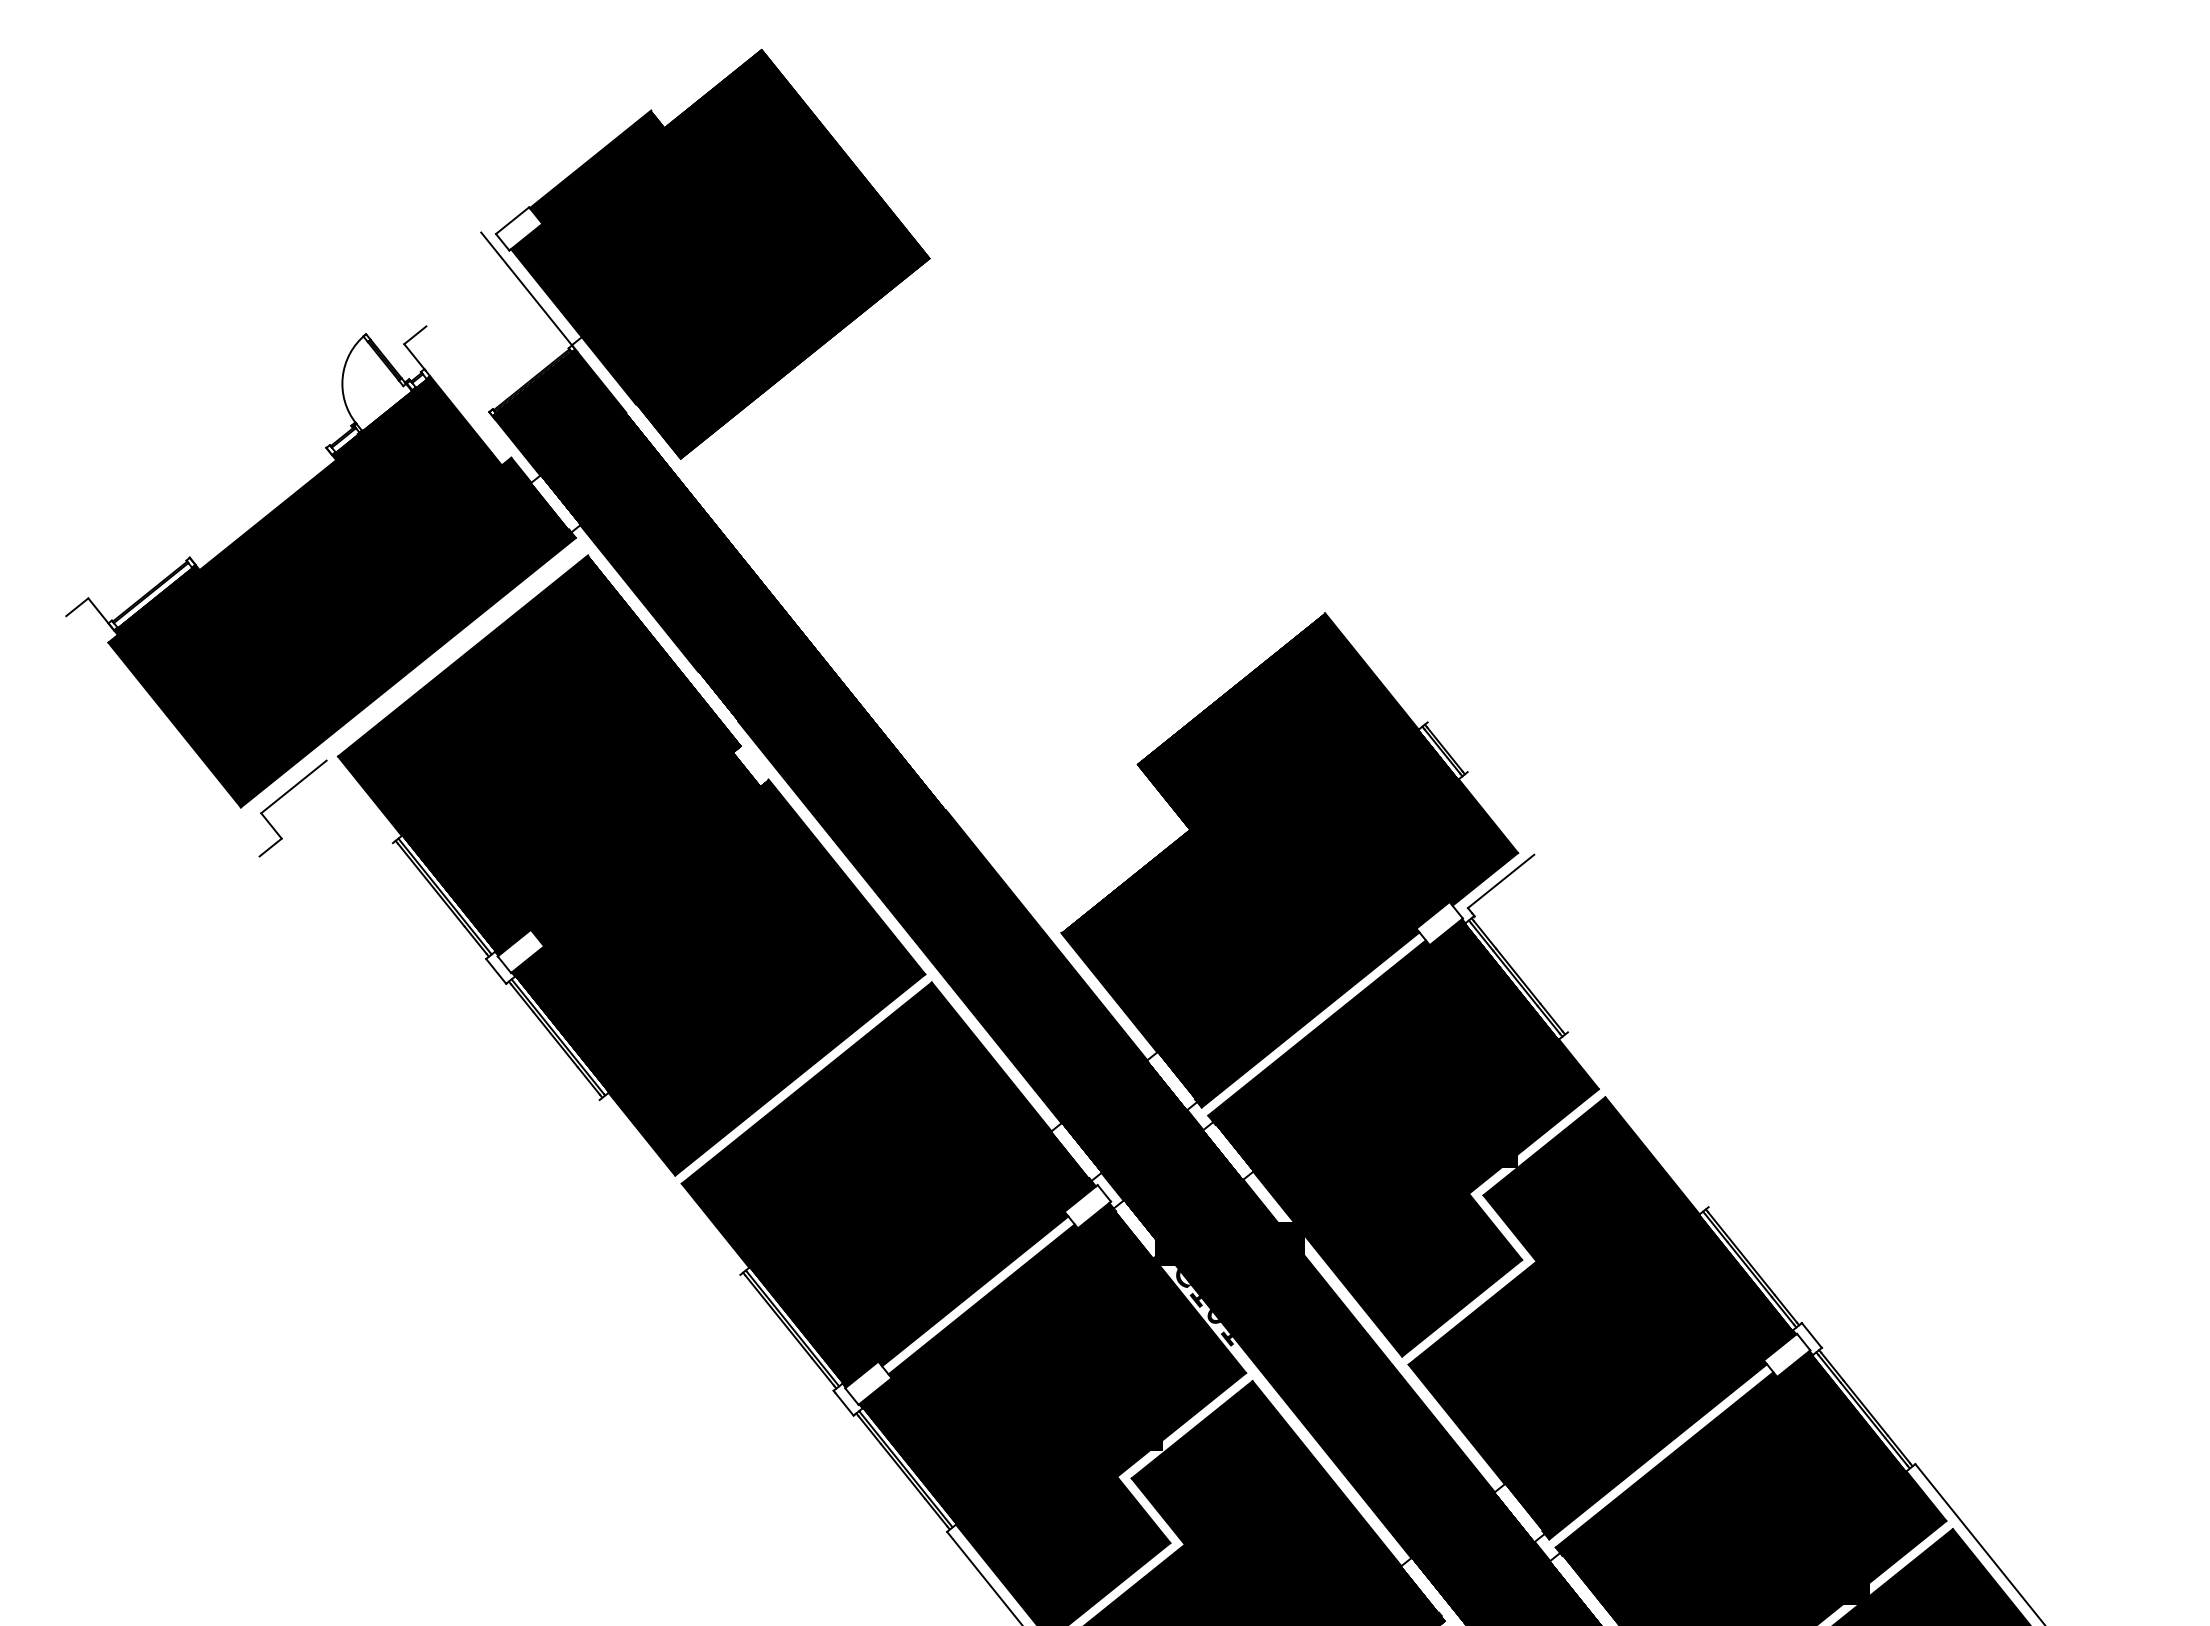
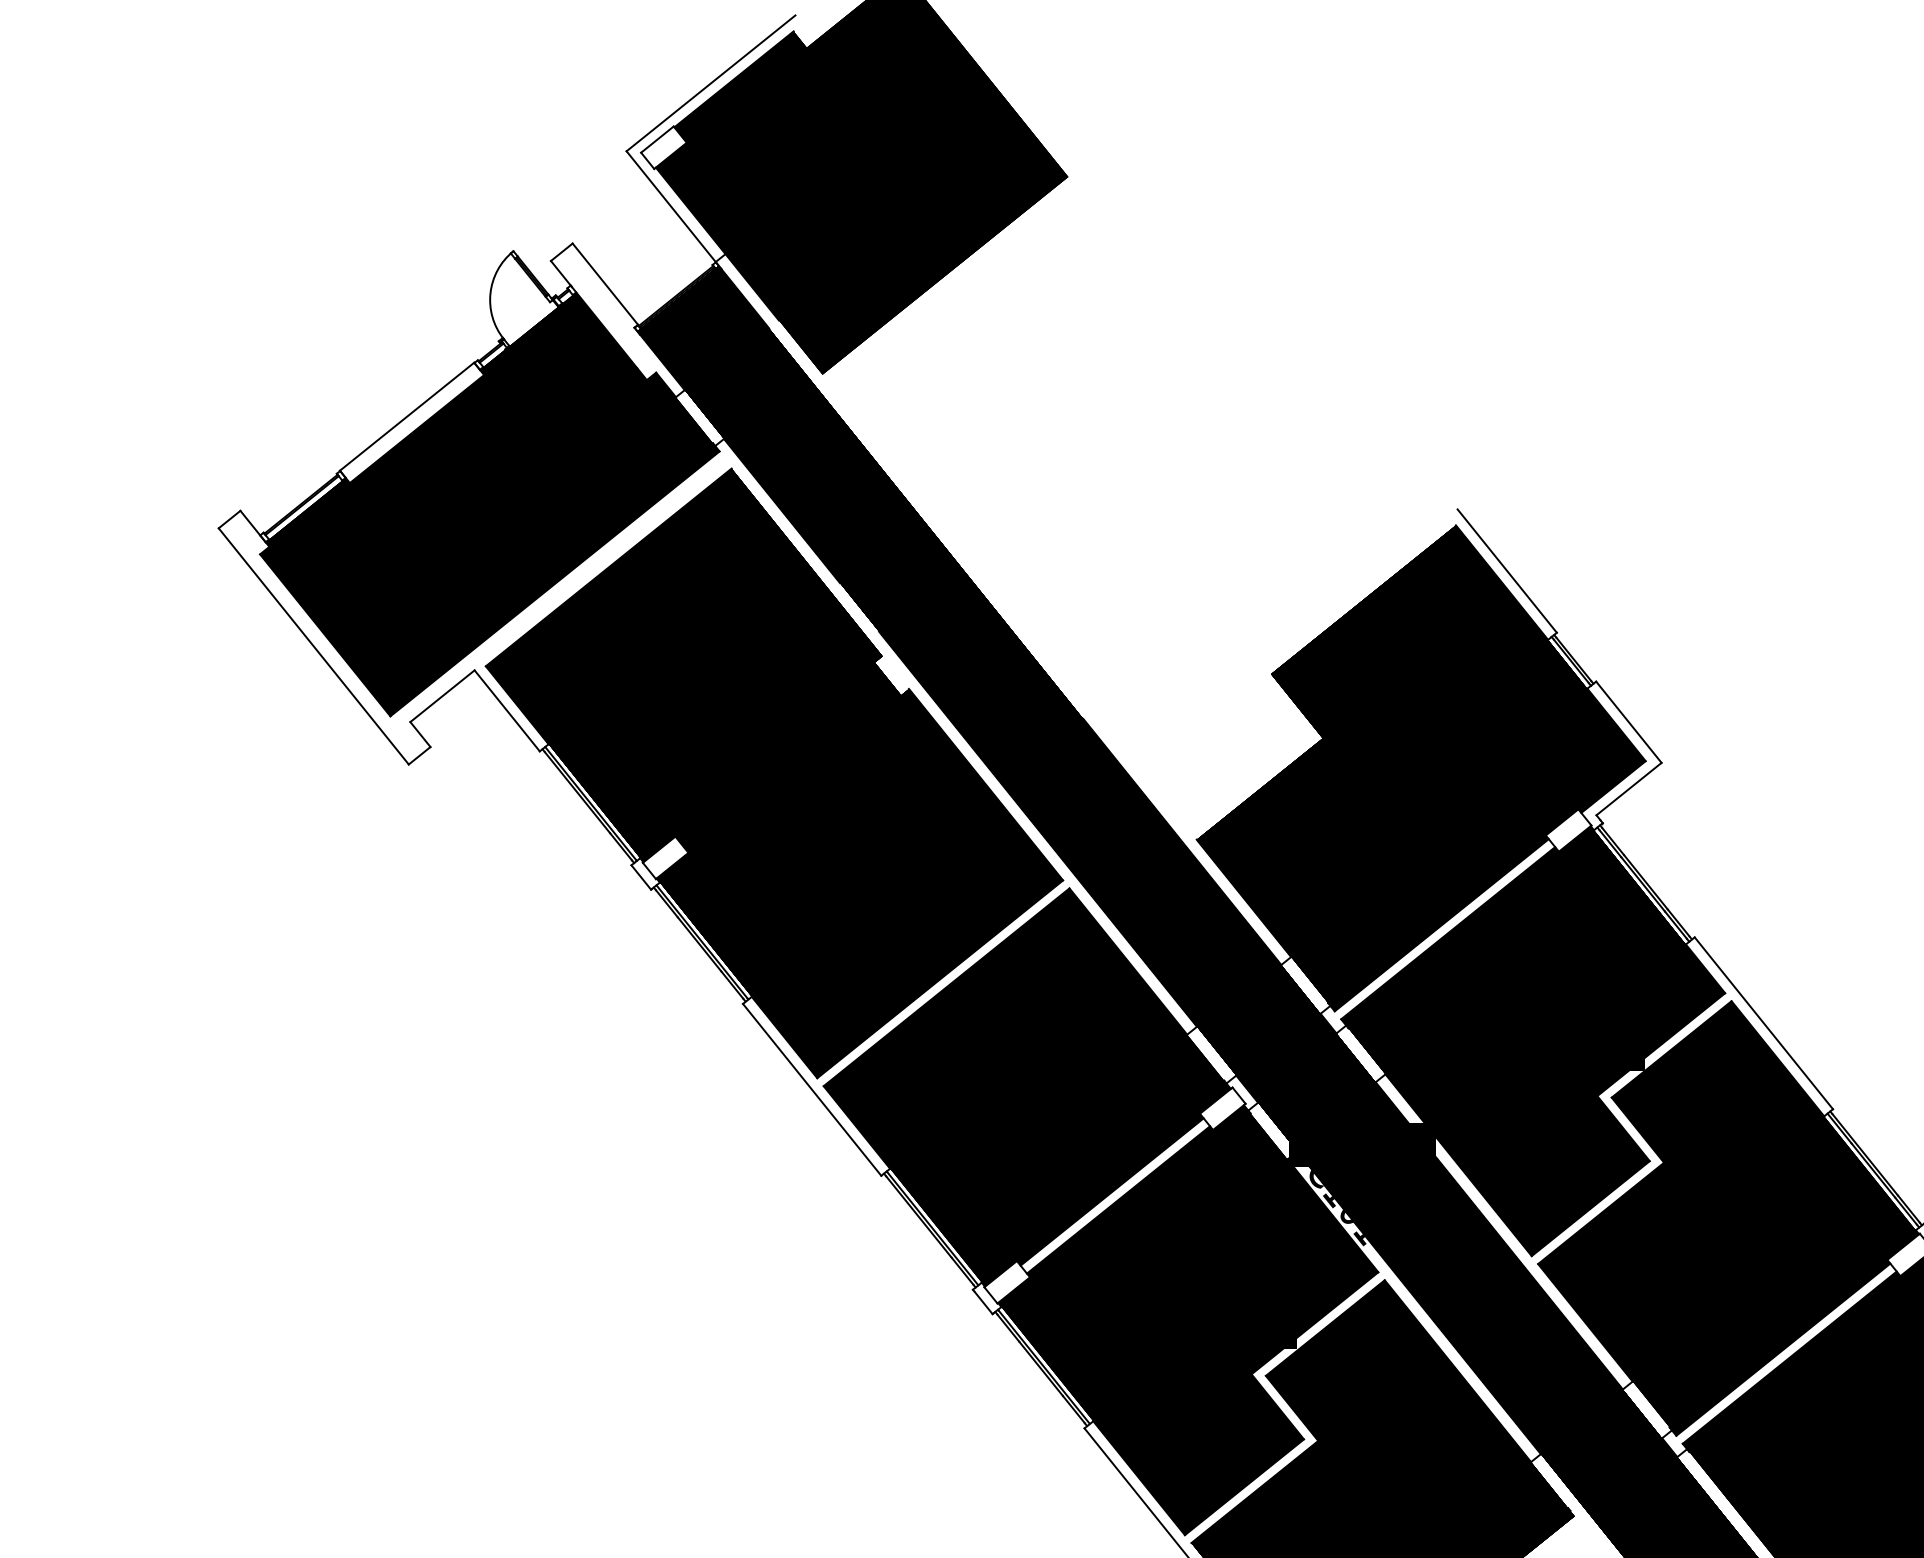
line: (567, 163) -> (711, 83), added
line: (459, 367) -> (605, 283), added
line: (257, 502) -> (406, 416), added
line: (1376, 659) -> (1506, 570), added
line: (162, 736) -> (313, 646), added
line: (359, 801) -> (506, 710), added
line: (1500, 813) -> (1628, 722), added
line: (1637, 1119) -> (1763, 1023), added
line: (669, 1187) -> (811, 1089), added

